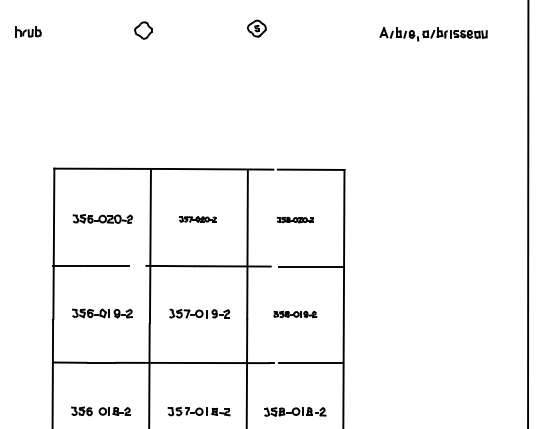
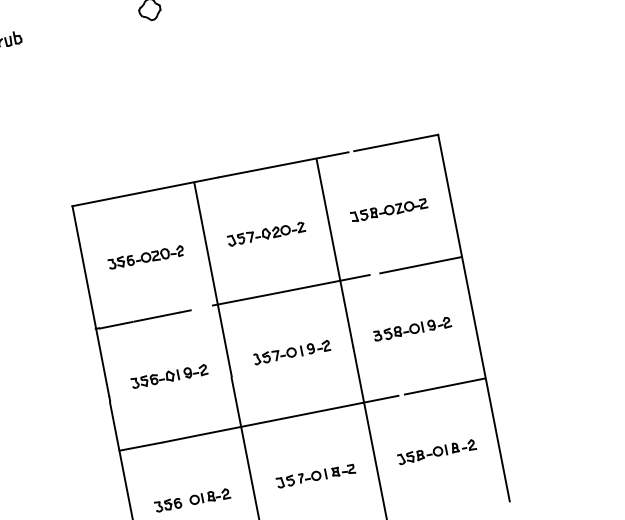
part: (197, 219) -> (265, 234), size x1.67
part: (295, 219) -> (388, 209), size x1.67
part: (295, 314) -> (412, 329), size x1.43

